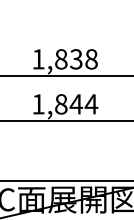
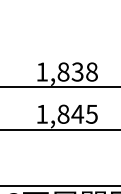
text: (91, 104) -> (91, 114), 1,844 -> 1,845

